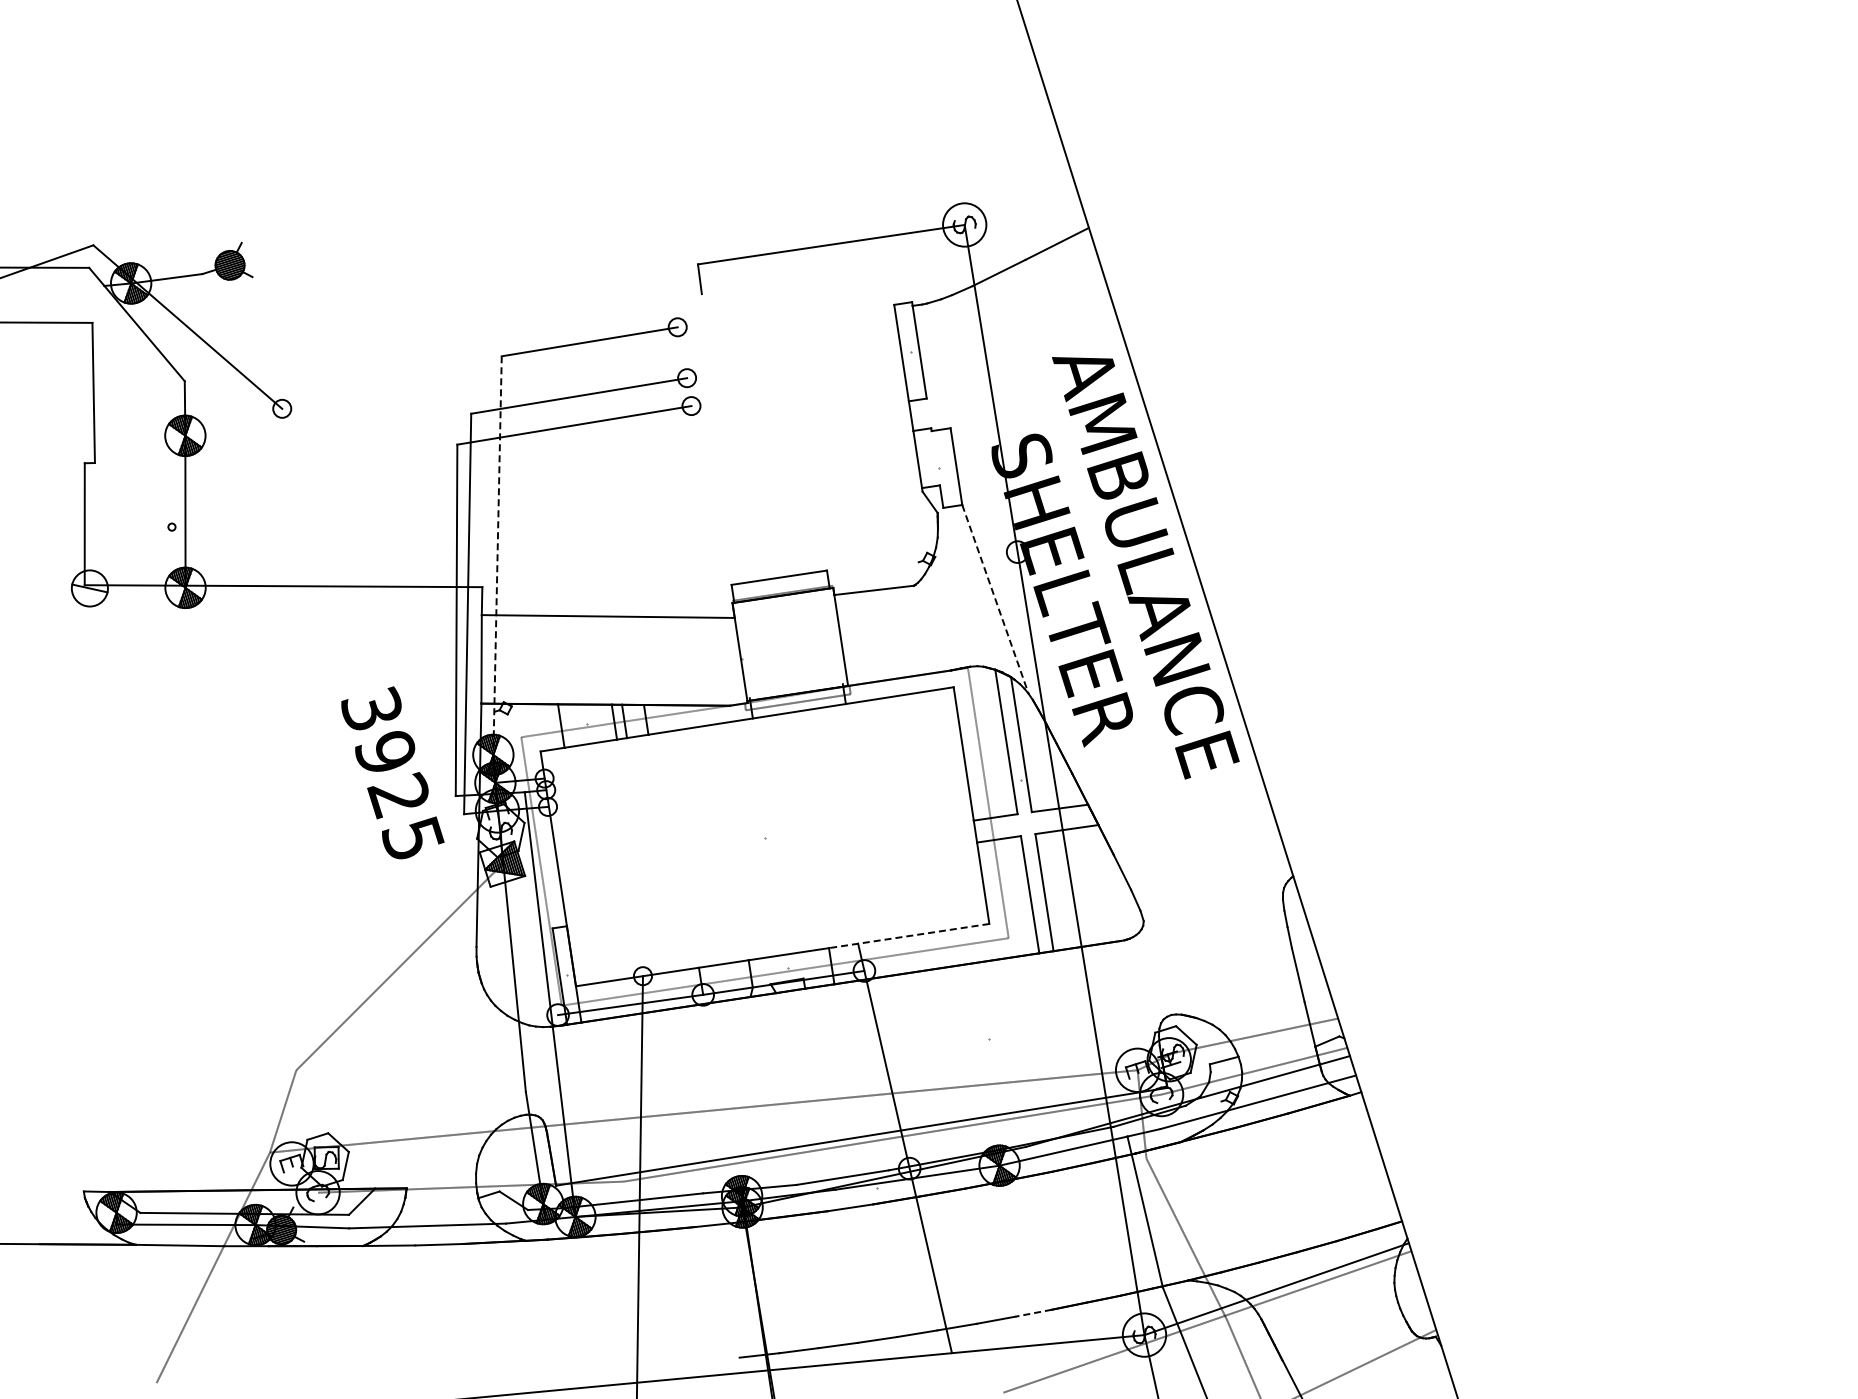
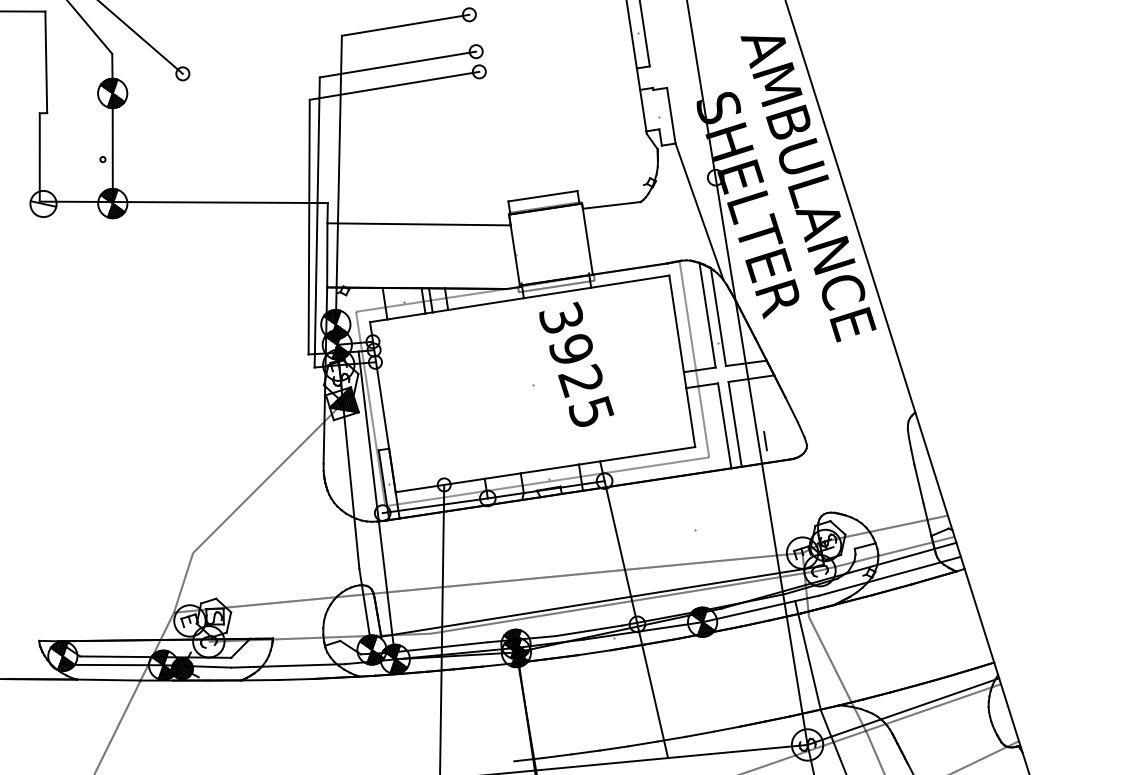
line: (497, 556) -> (338, 180), dashed -> solid
line: (995, 599) -> (699, 212), dashed -> solid
text: (392, 772) -> (576, 364), moved
line: (1086, 915) -> (765, 440), added
line: (908, 936) -> (636, 456), dashed -> solid
line: (1033, 1313) -> (727, 729), dashed -> solid

